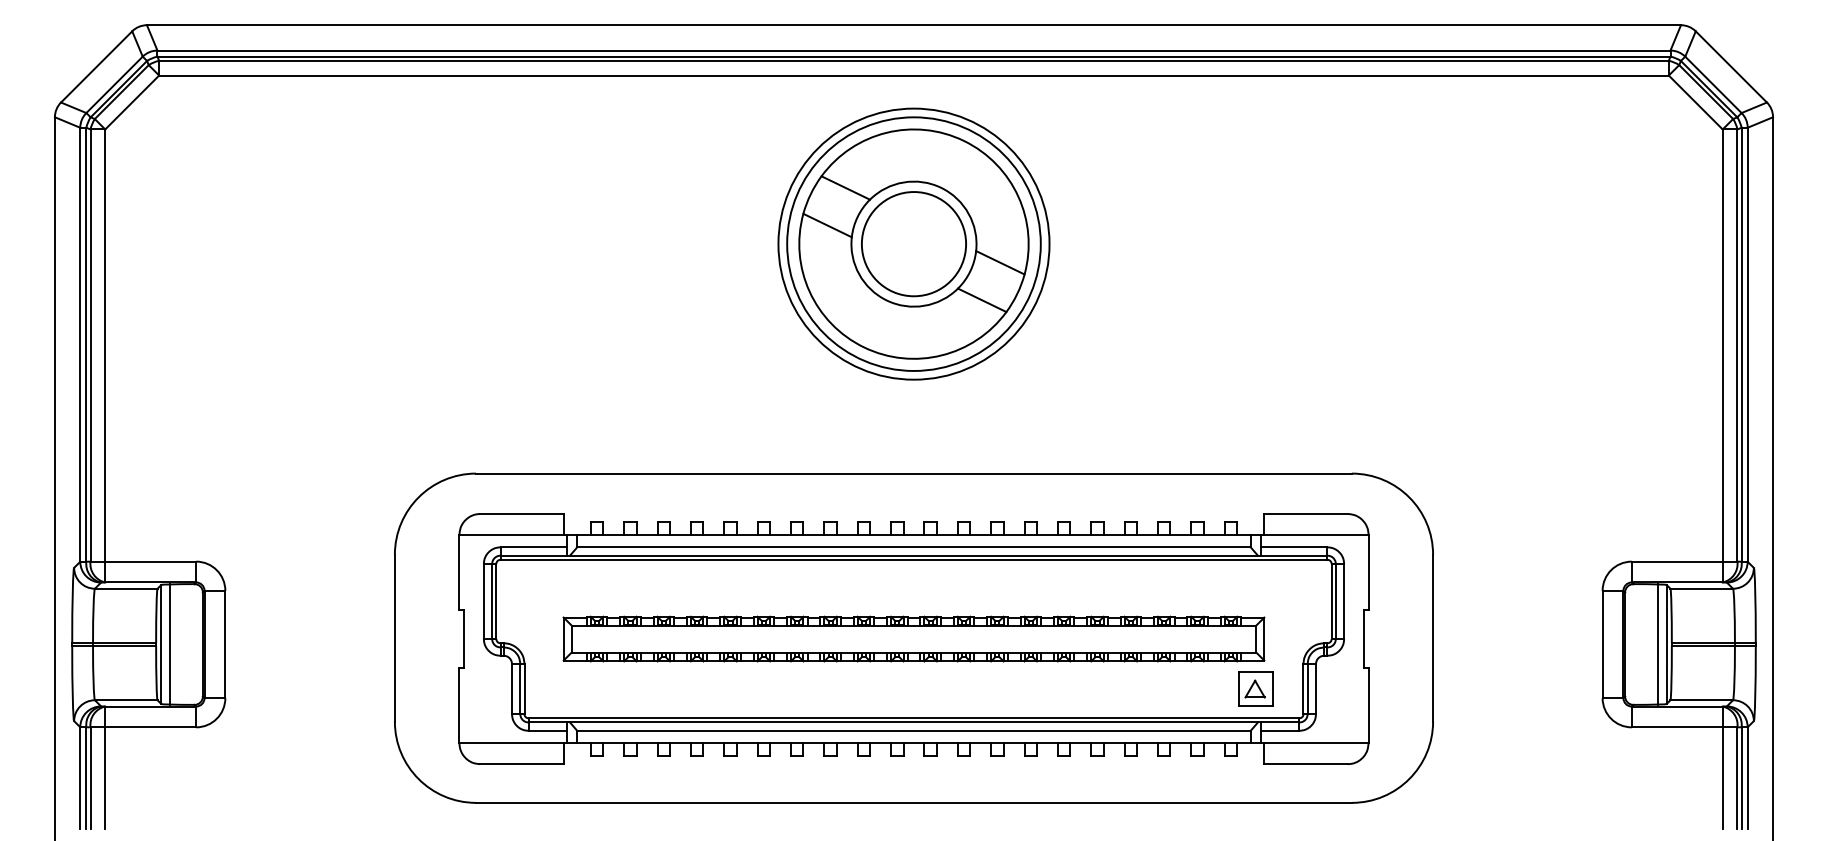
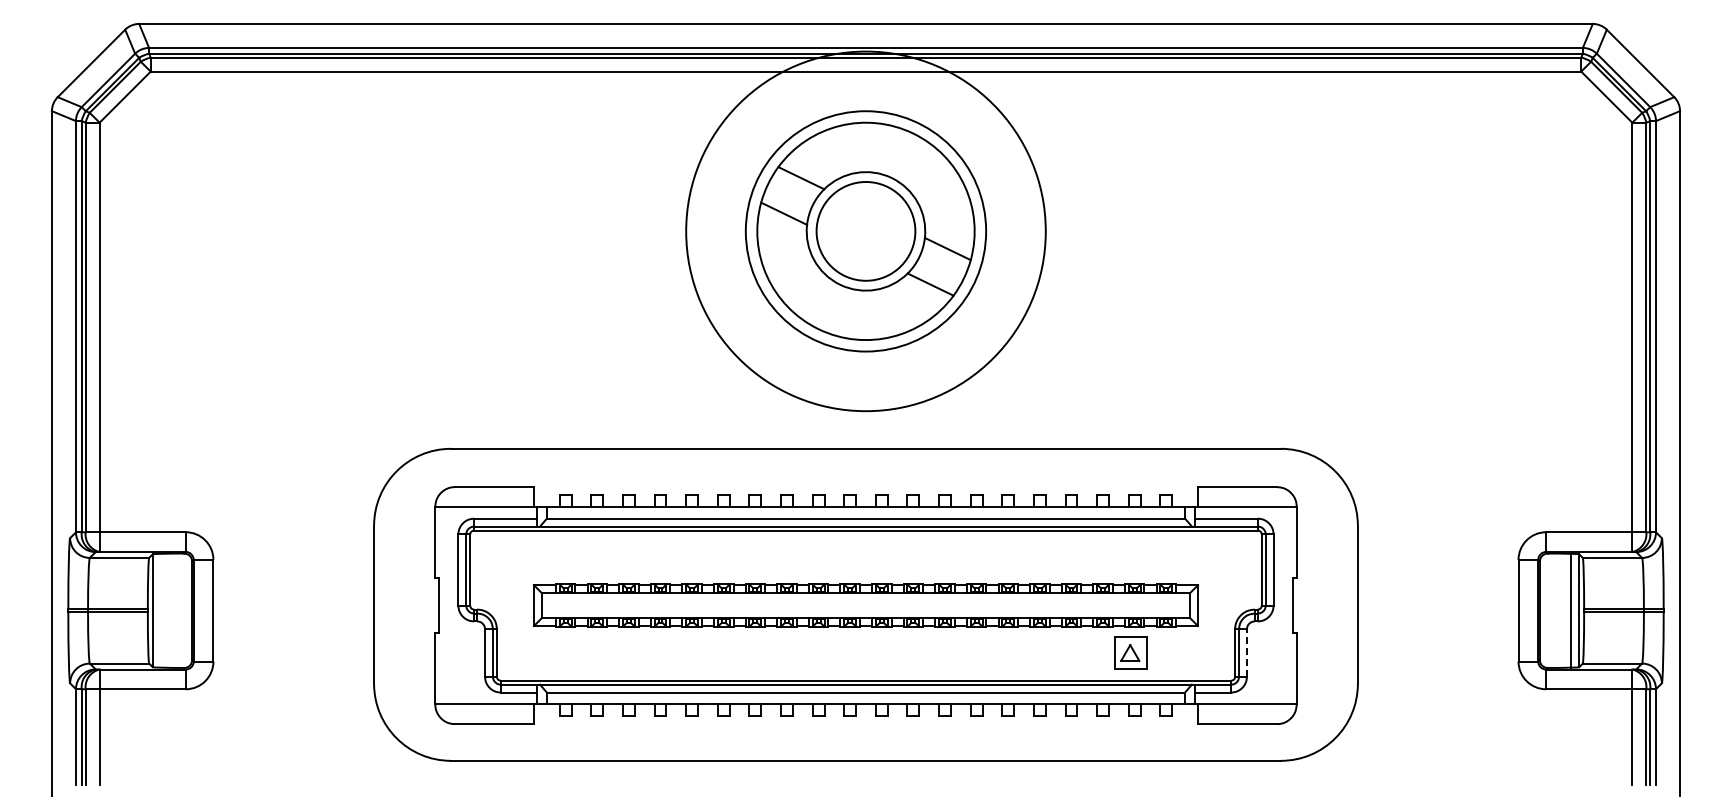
circle: (913, 243) -> (865, 230), size x1.4
line: (169, 644) -> (160, 610), removed
part: (1255, 688) -> (1130, 652), moved
line: (1315, 689) -> (1246, 653), solid -> dashed

